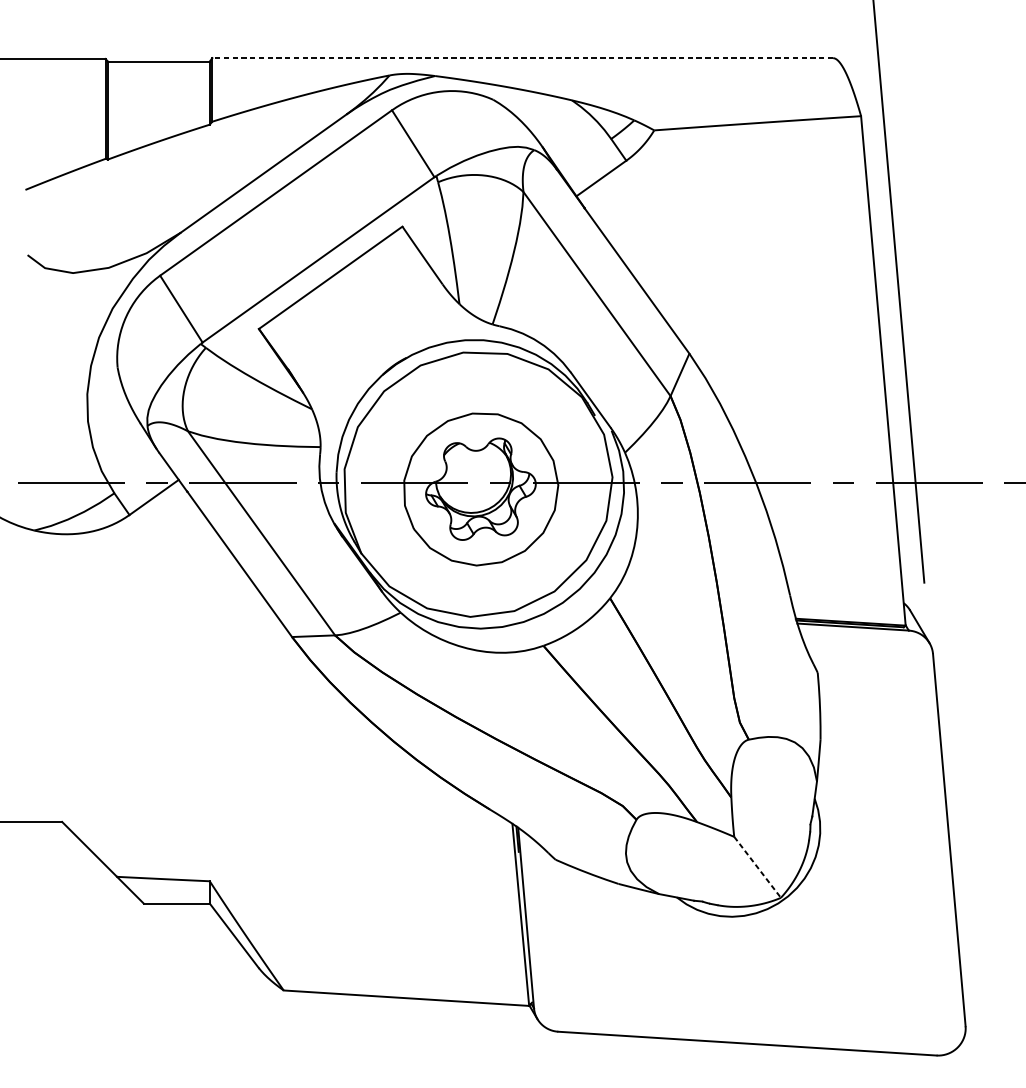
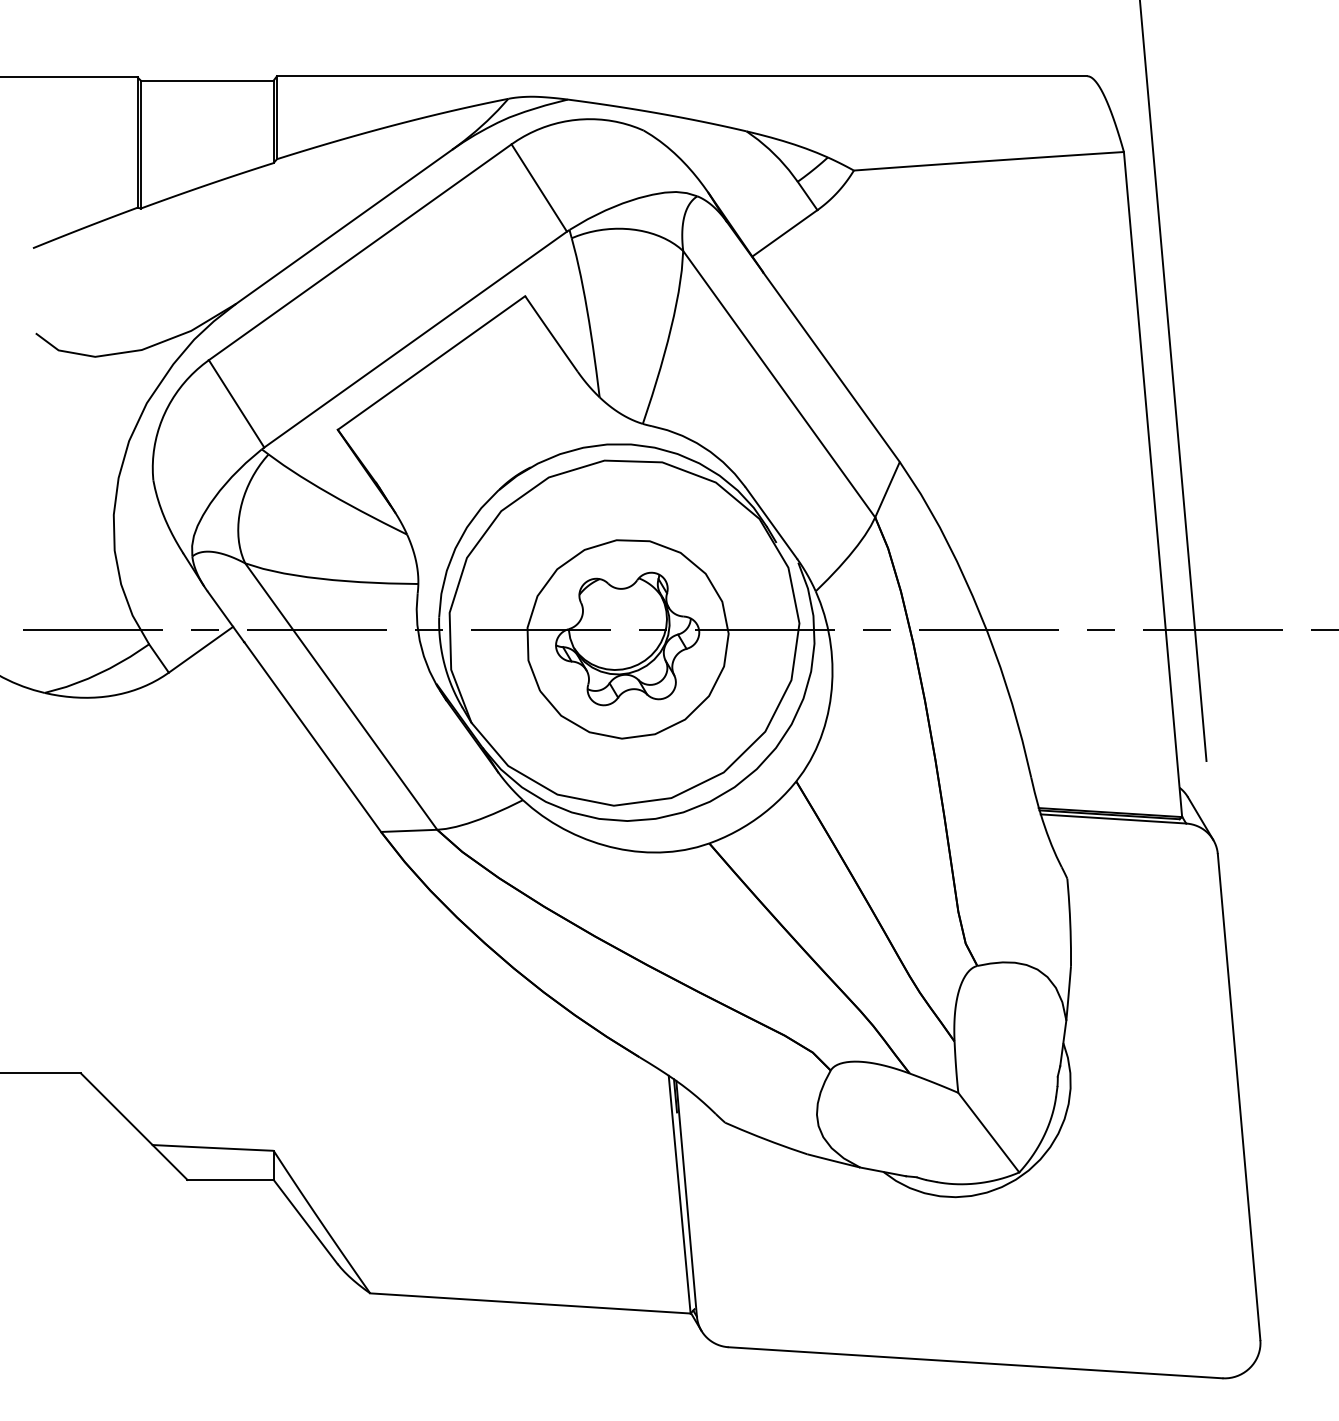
line: (522, 58) -> (681, 76), dashed -> solid
line: (758, 868) -> (989, 1133), dashed -> solid

